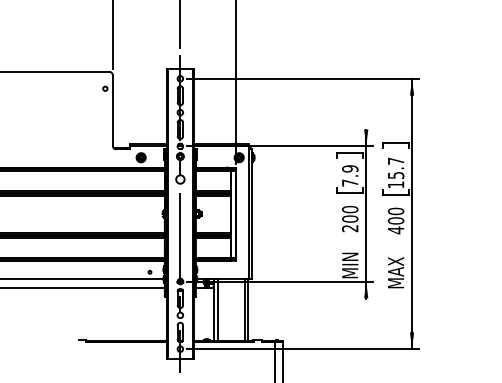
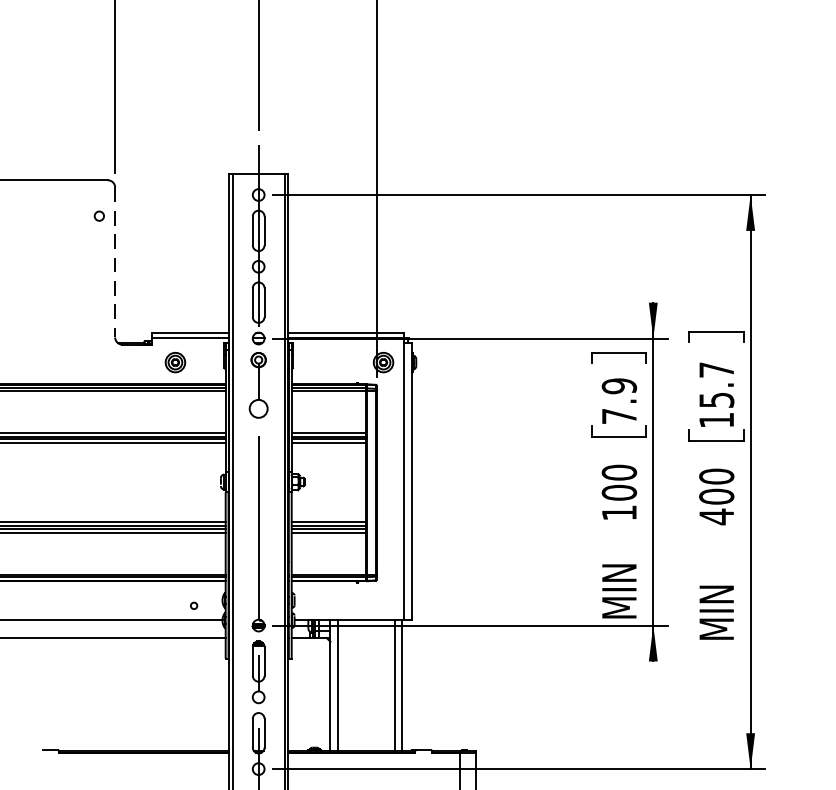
line: (112, 111) -> (114, 264), solid -> dashed
text: (350, 228) -> (619, 512), 200 -> 100
text: (396, 266) -> (717, 593), MAX -> MIN

